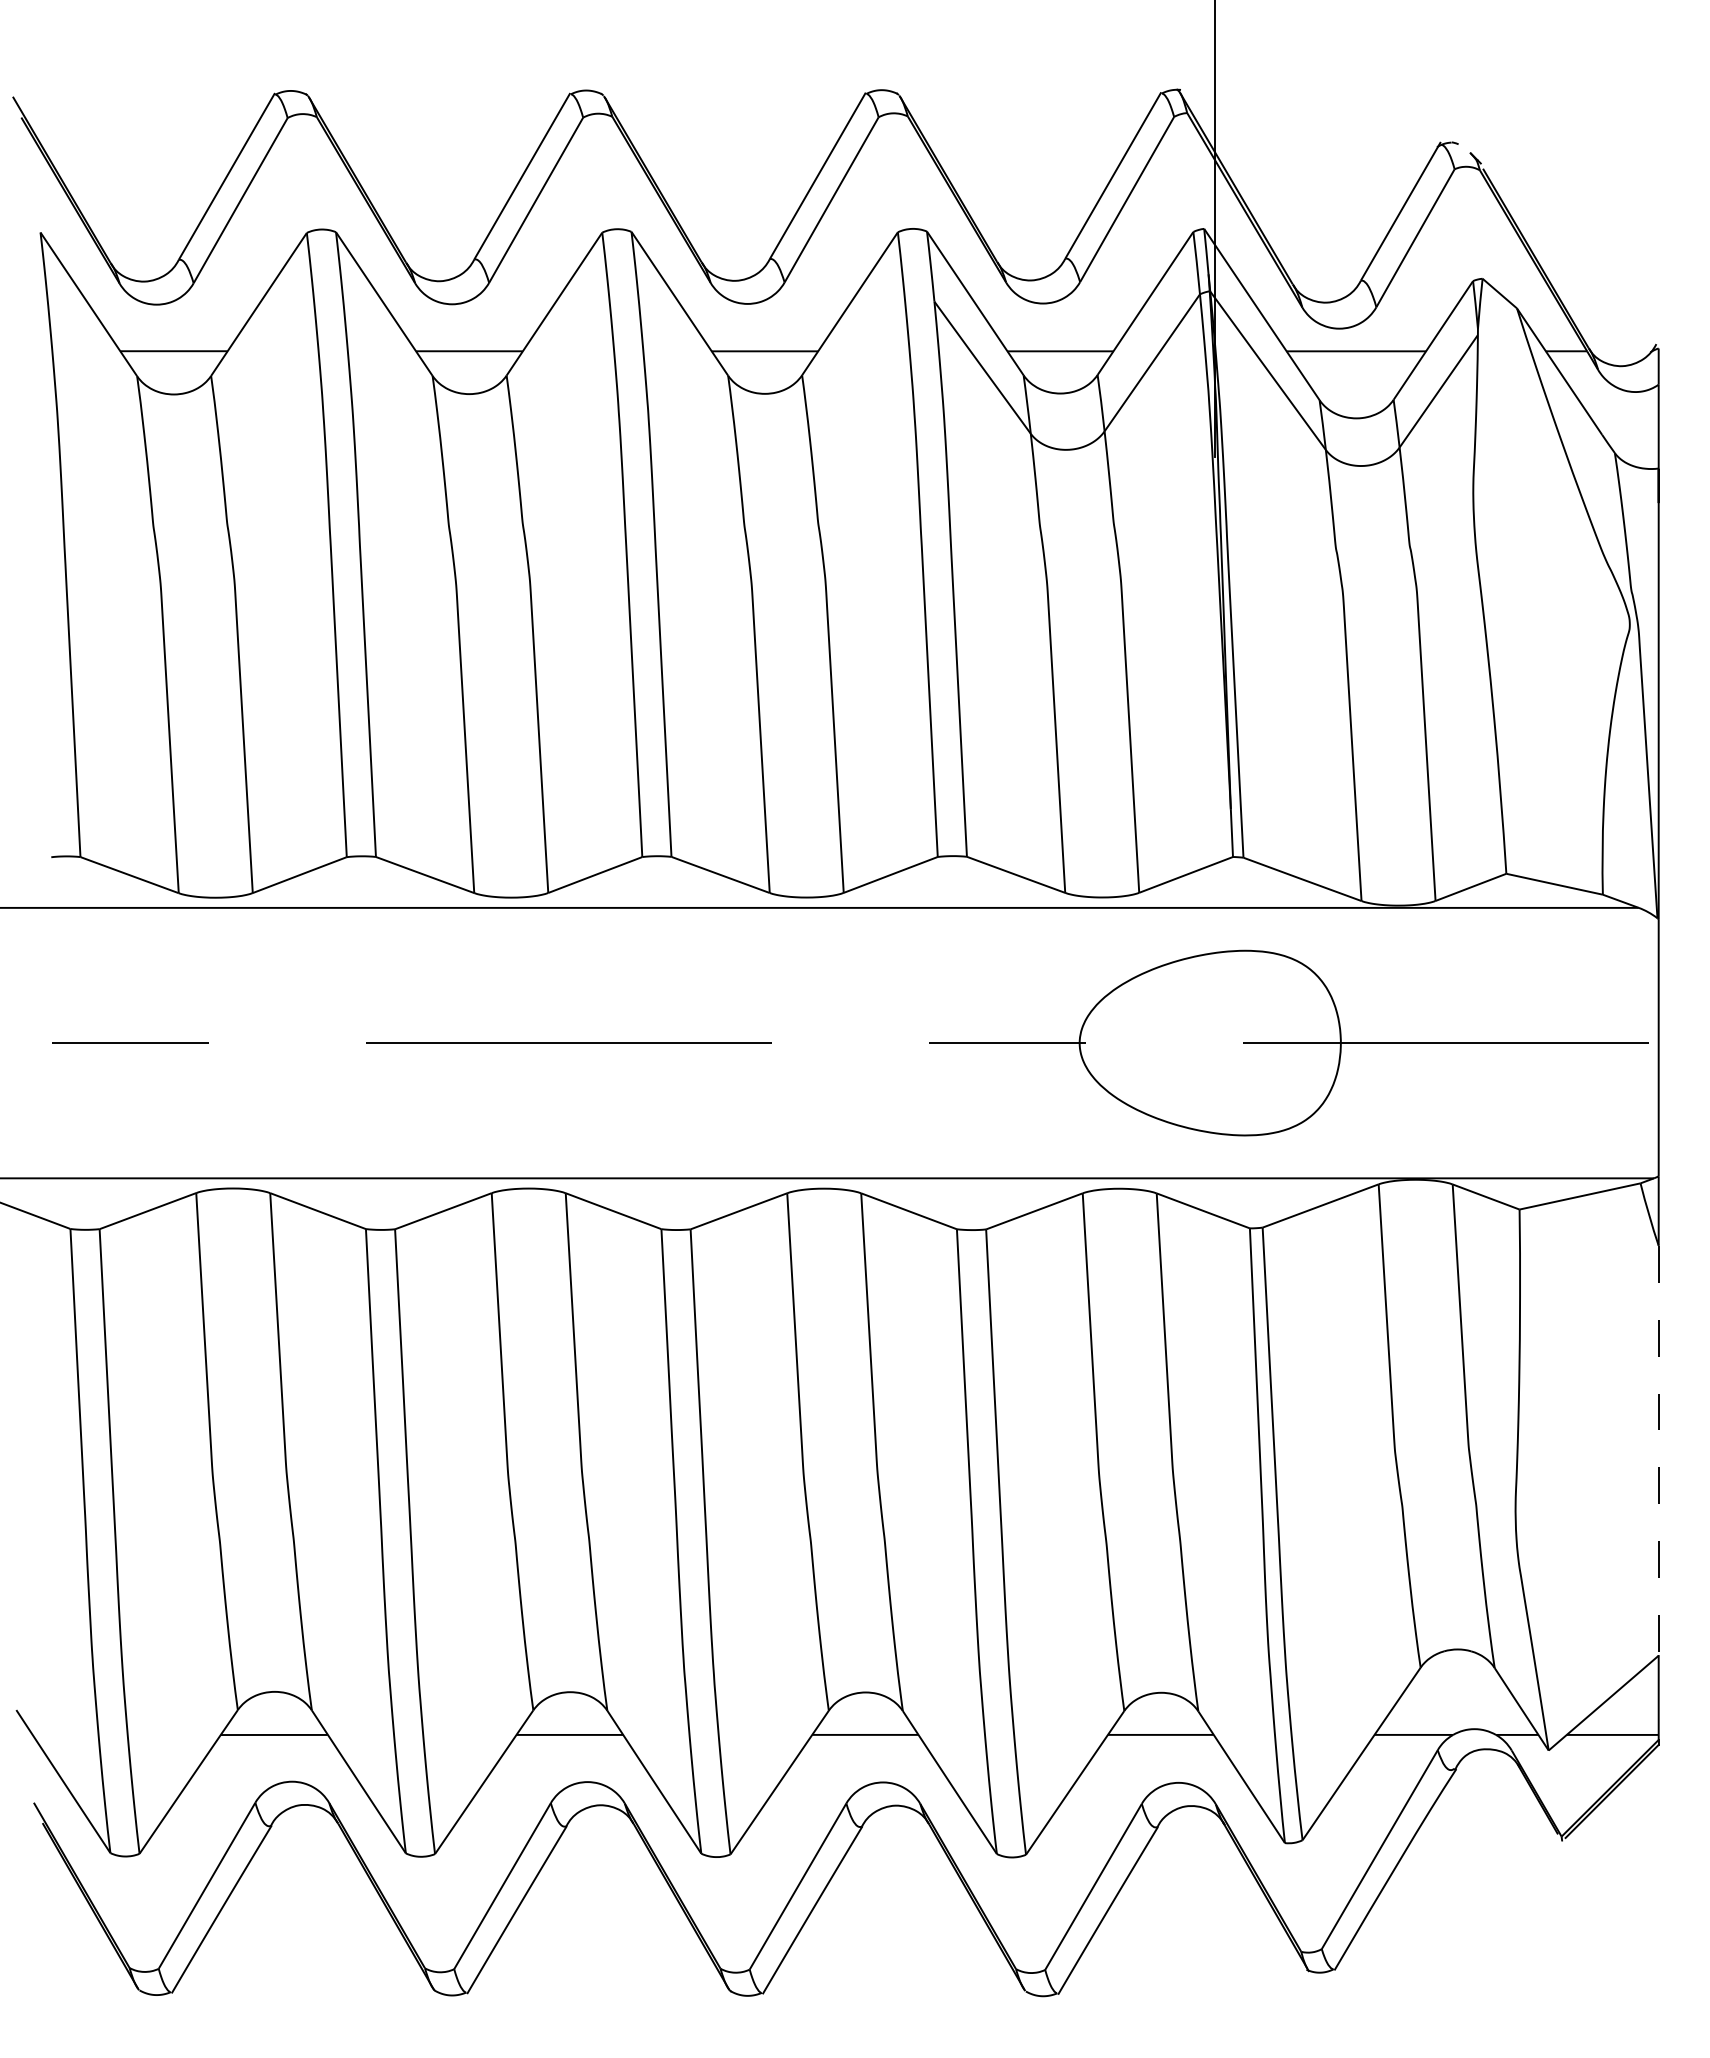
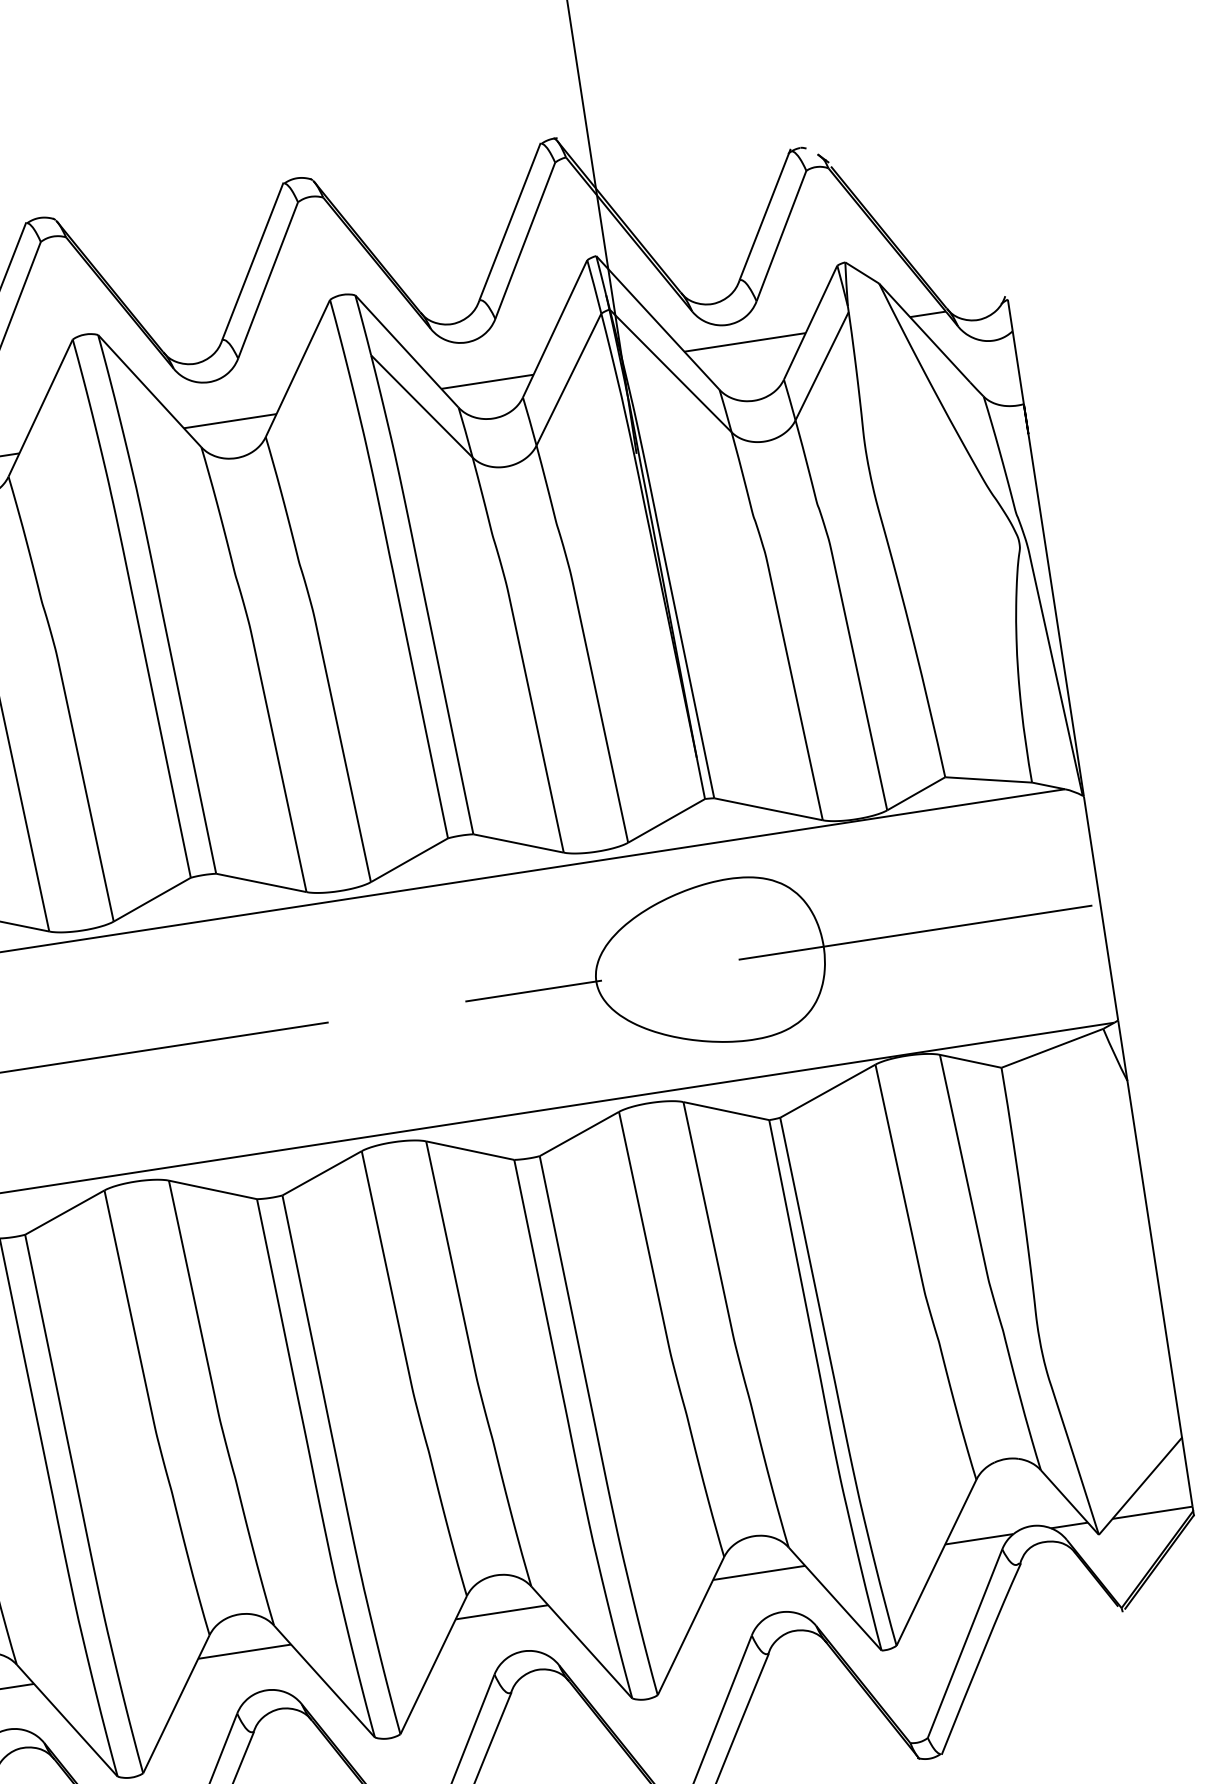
line: (1658, 1450) -> (1154, 1259), dashed -> solid

